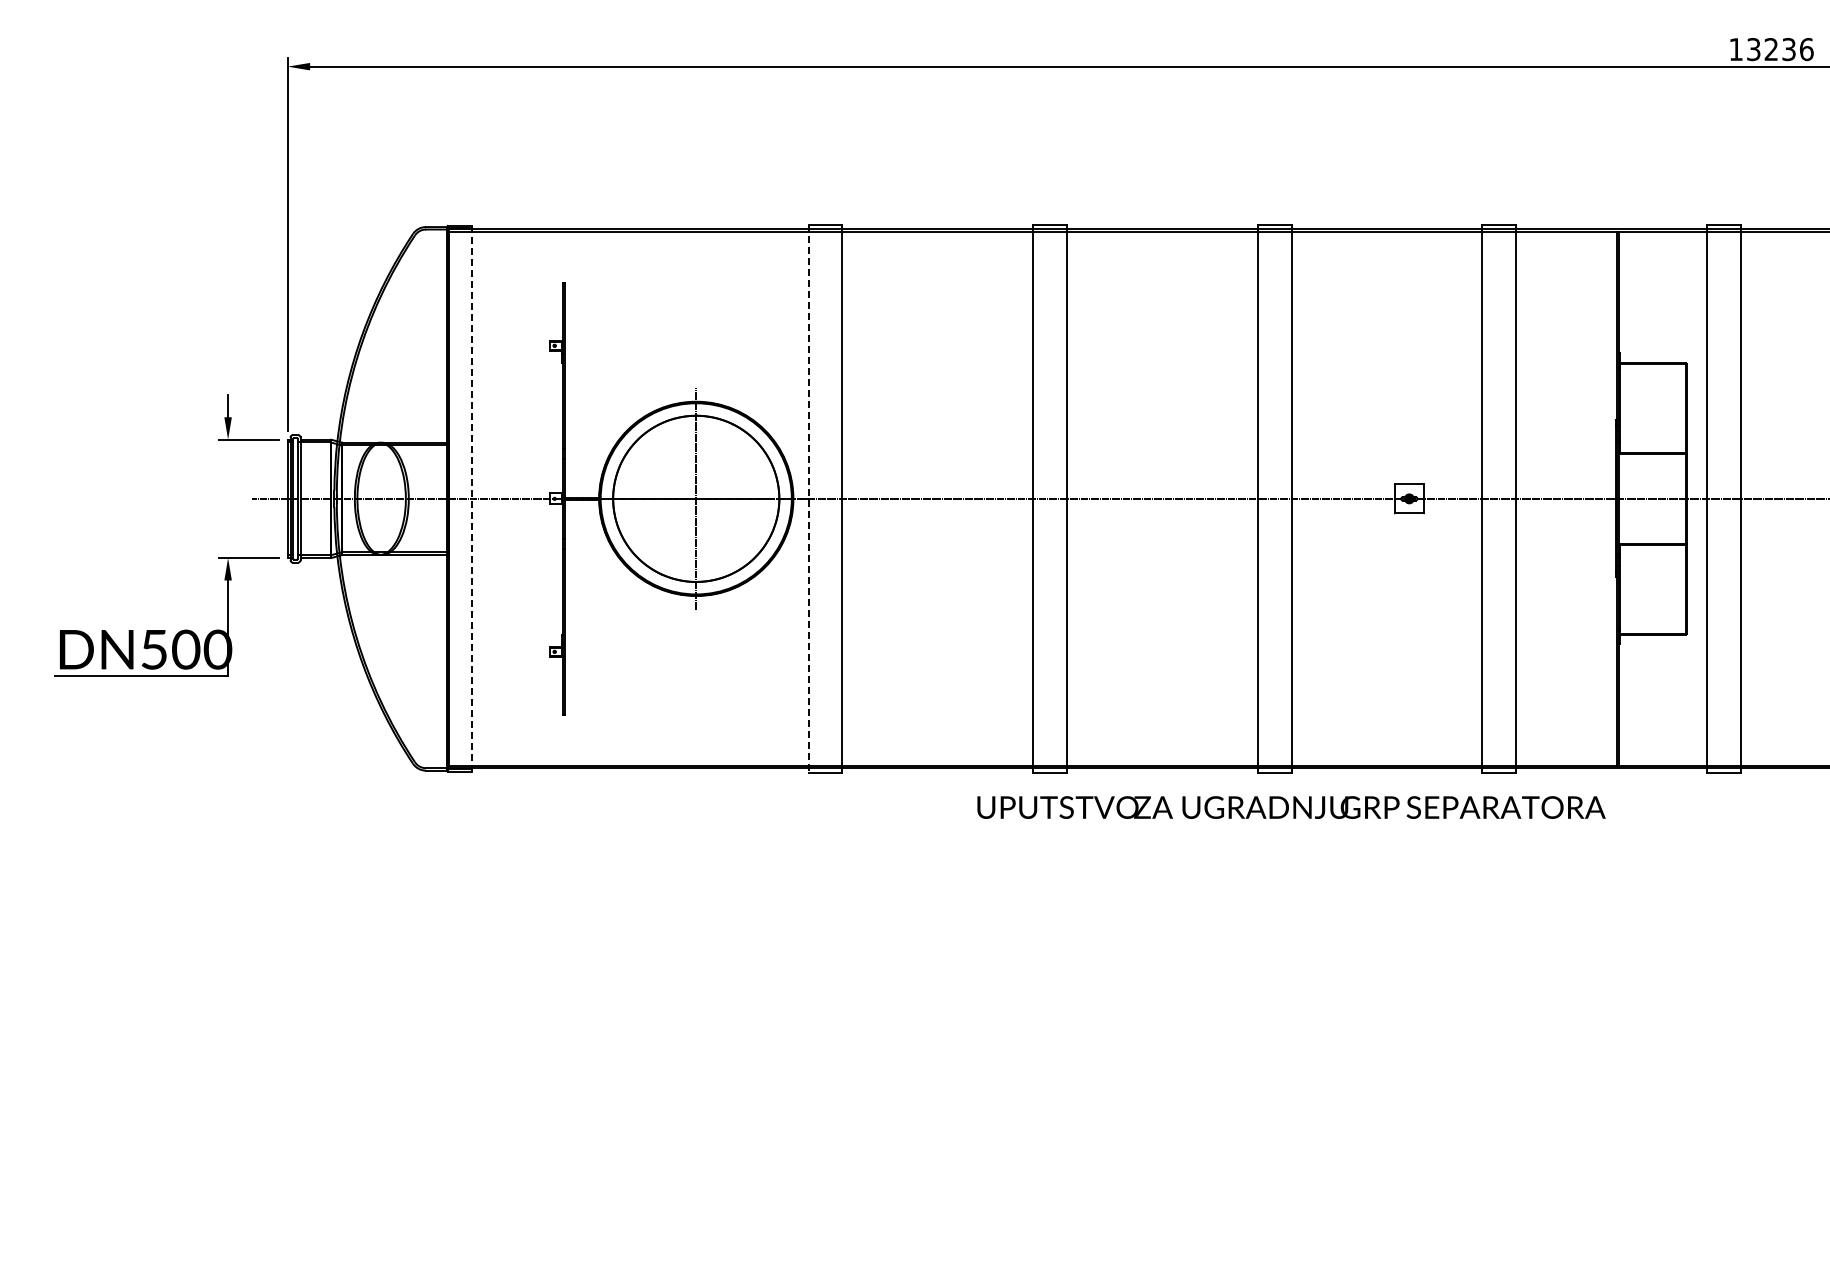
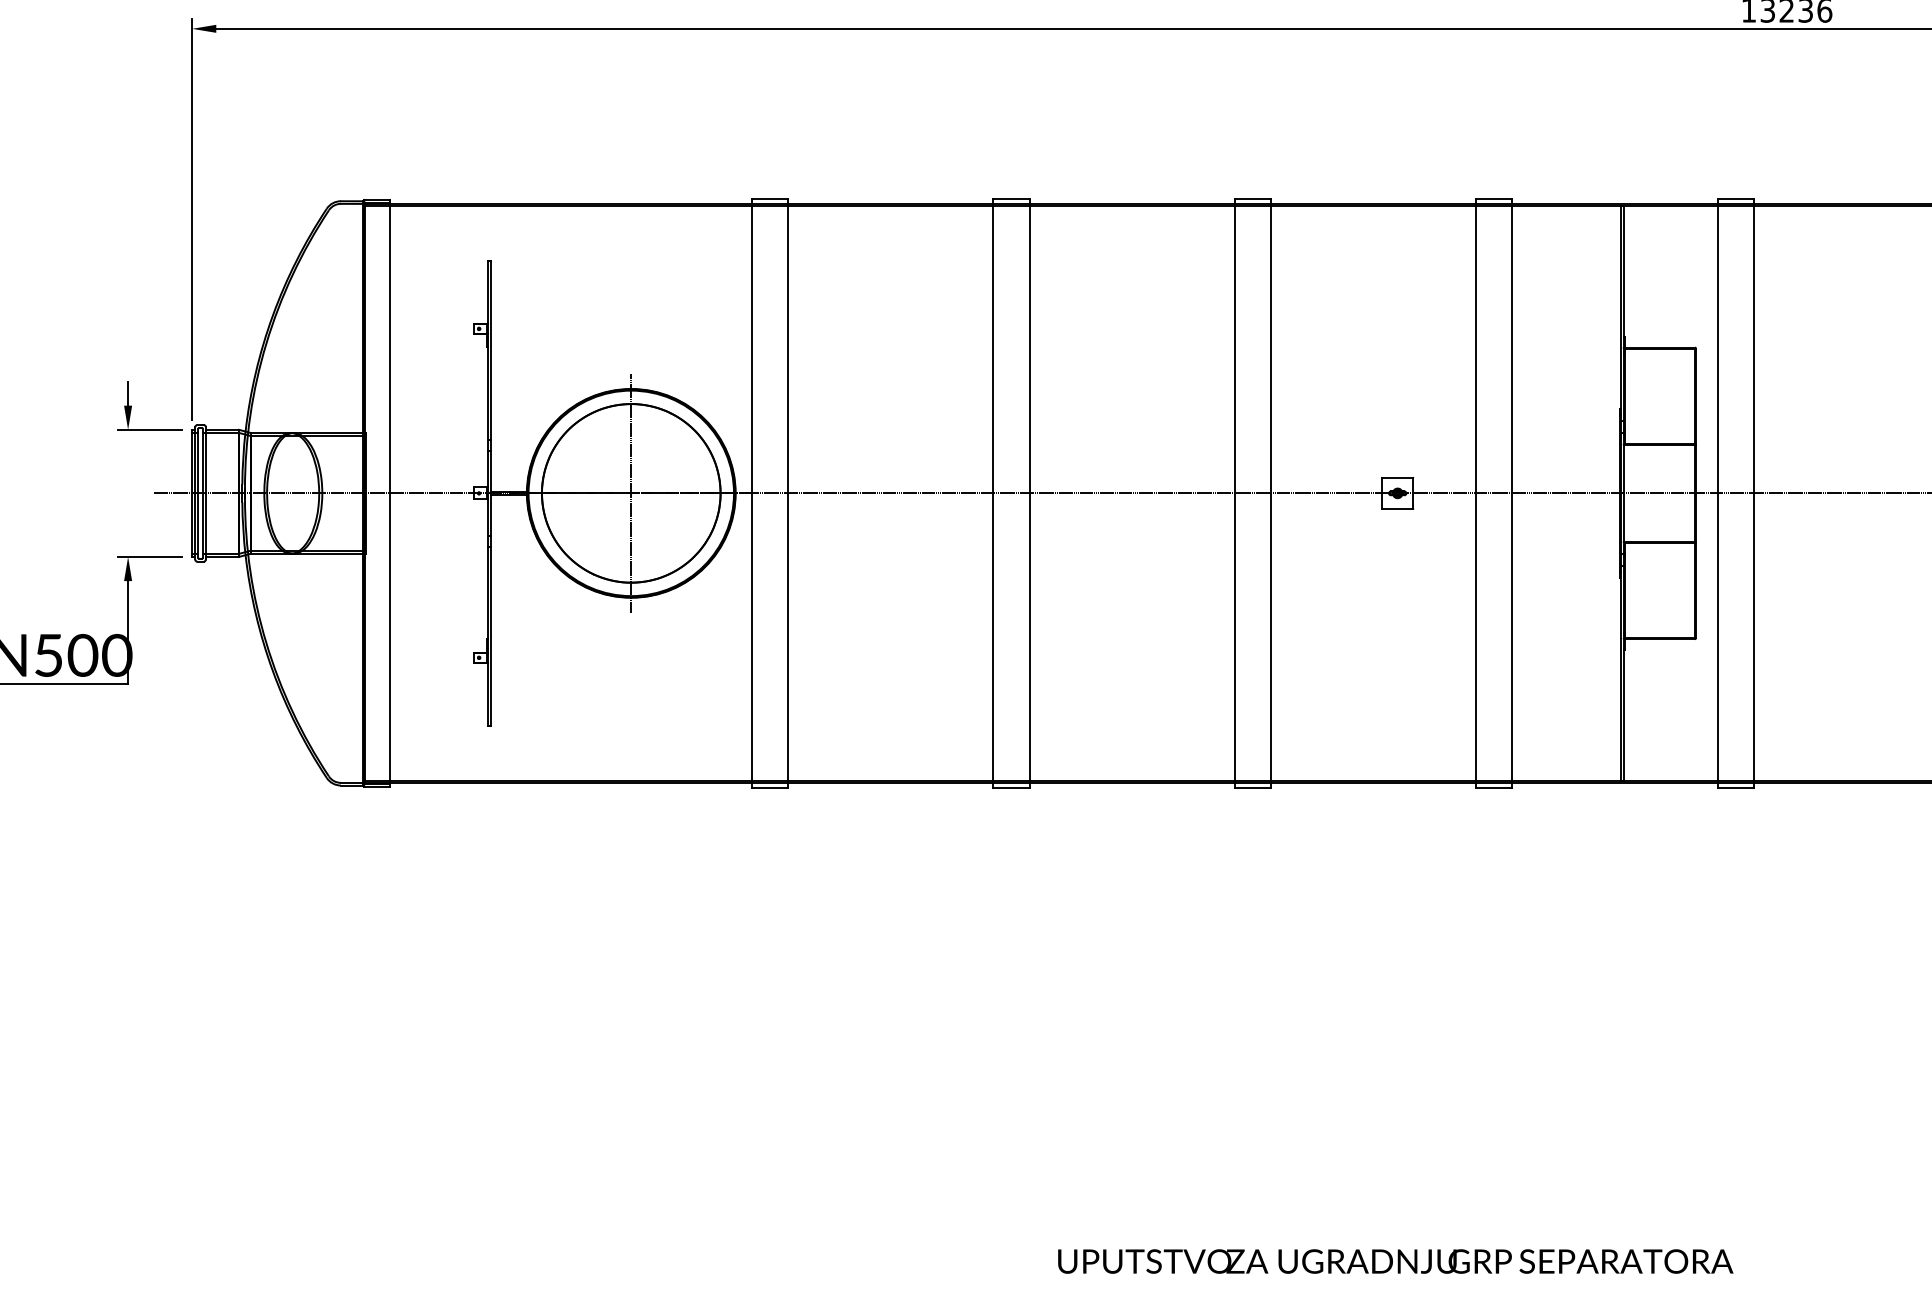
line: (471, 498) -> (389, 492), dashed -> solid
line: (808, 499) -> (751, 494), dashed -> solid
text: (1291, 807) -> (1395, 1261), moved

